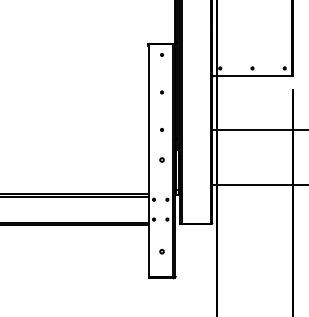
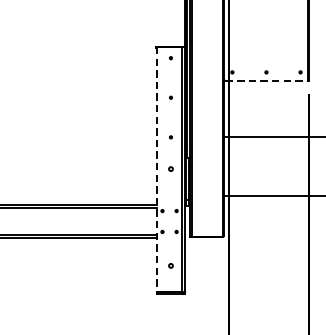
line: (253, 76) -> (267, 80), solid -> dashed
line: (148, 161) -> (156, 170), solid -> dashed

